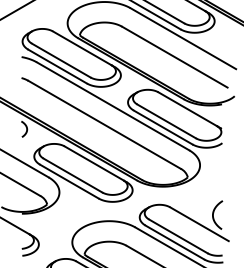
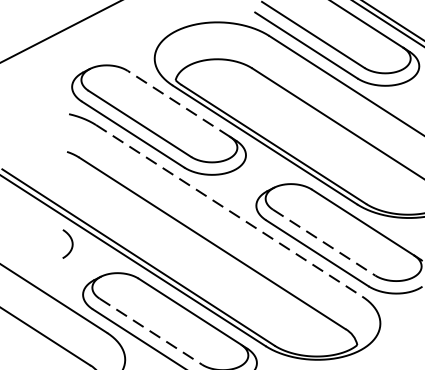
line: (82, 48) -> (179, 104), solid -> dashed
line: (113, 106) -> (229, 211), solid -> dashed
line: (166, 121) -> (323, 242), solid -> dashed
line: (72, 175) -> (150, 331), solid -> dashed

